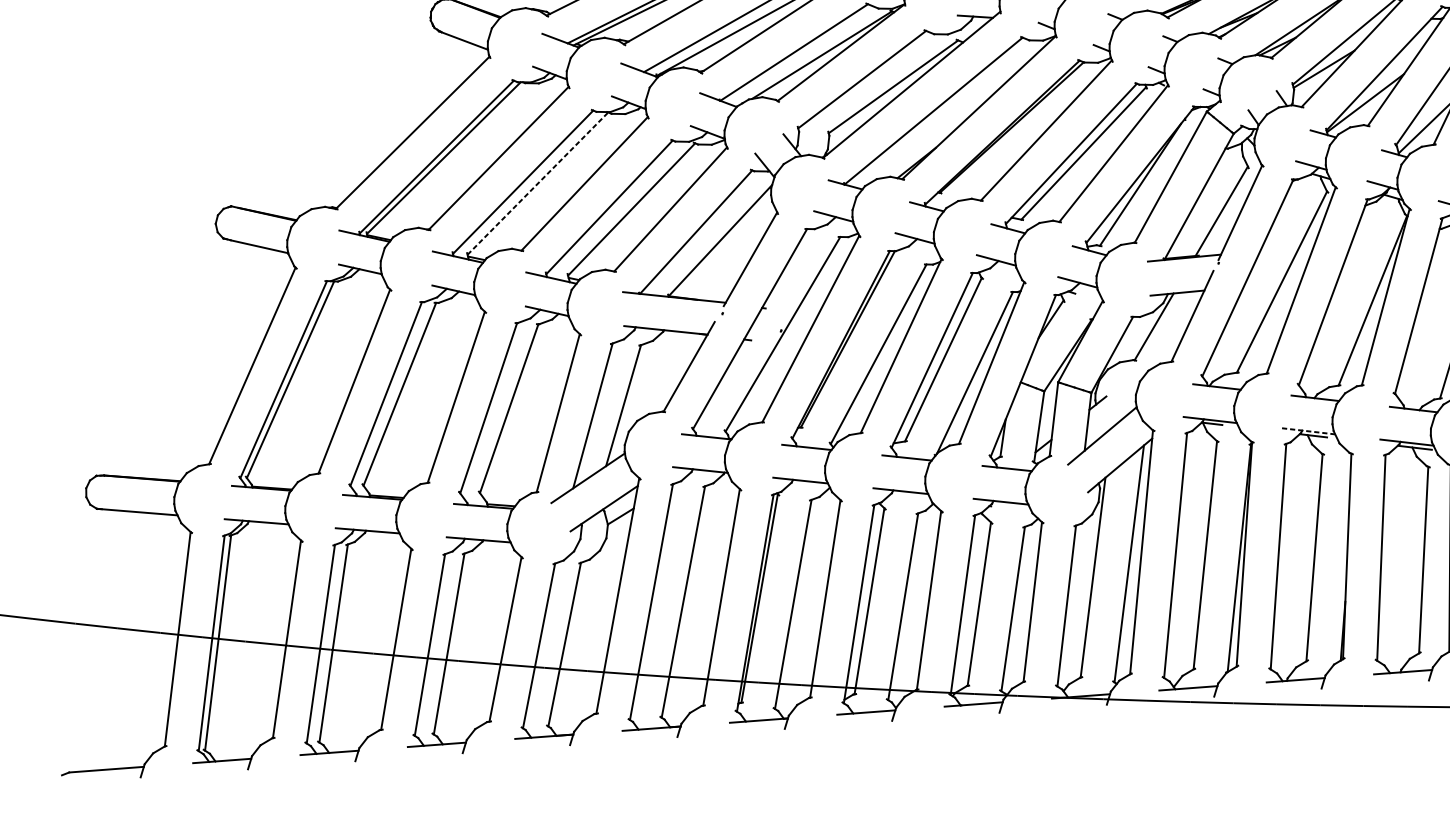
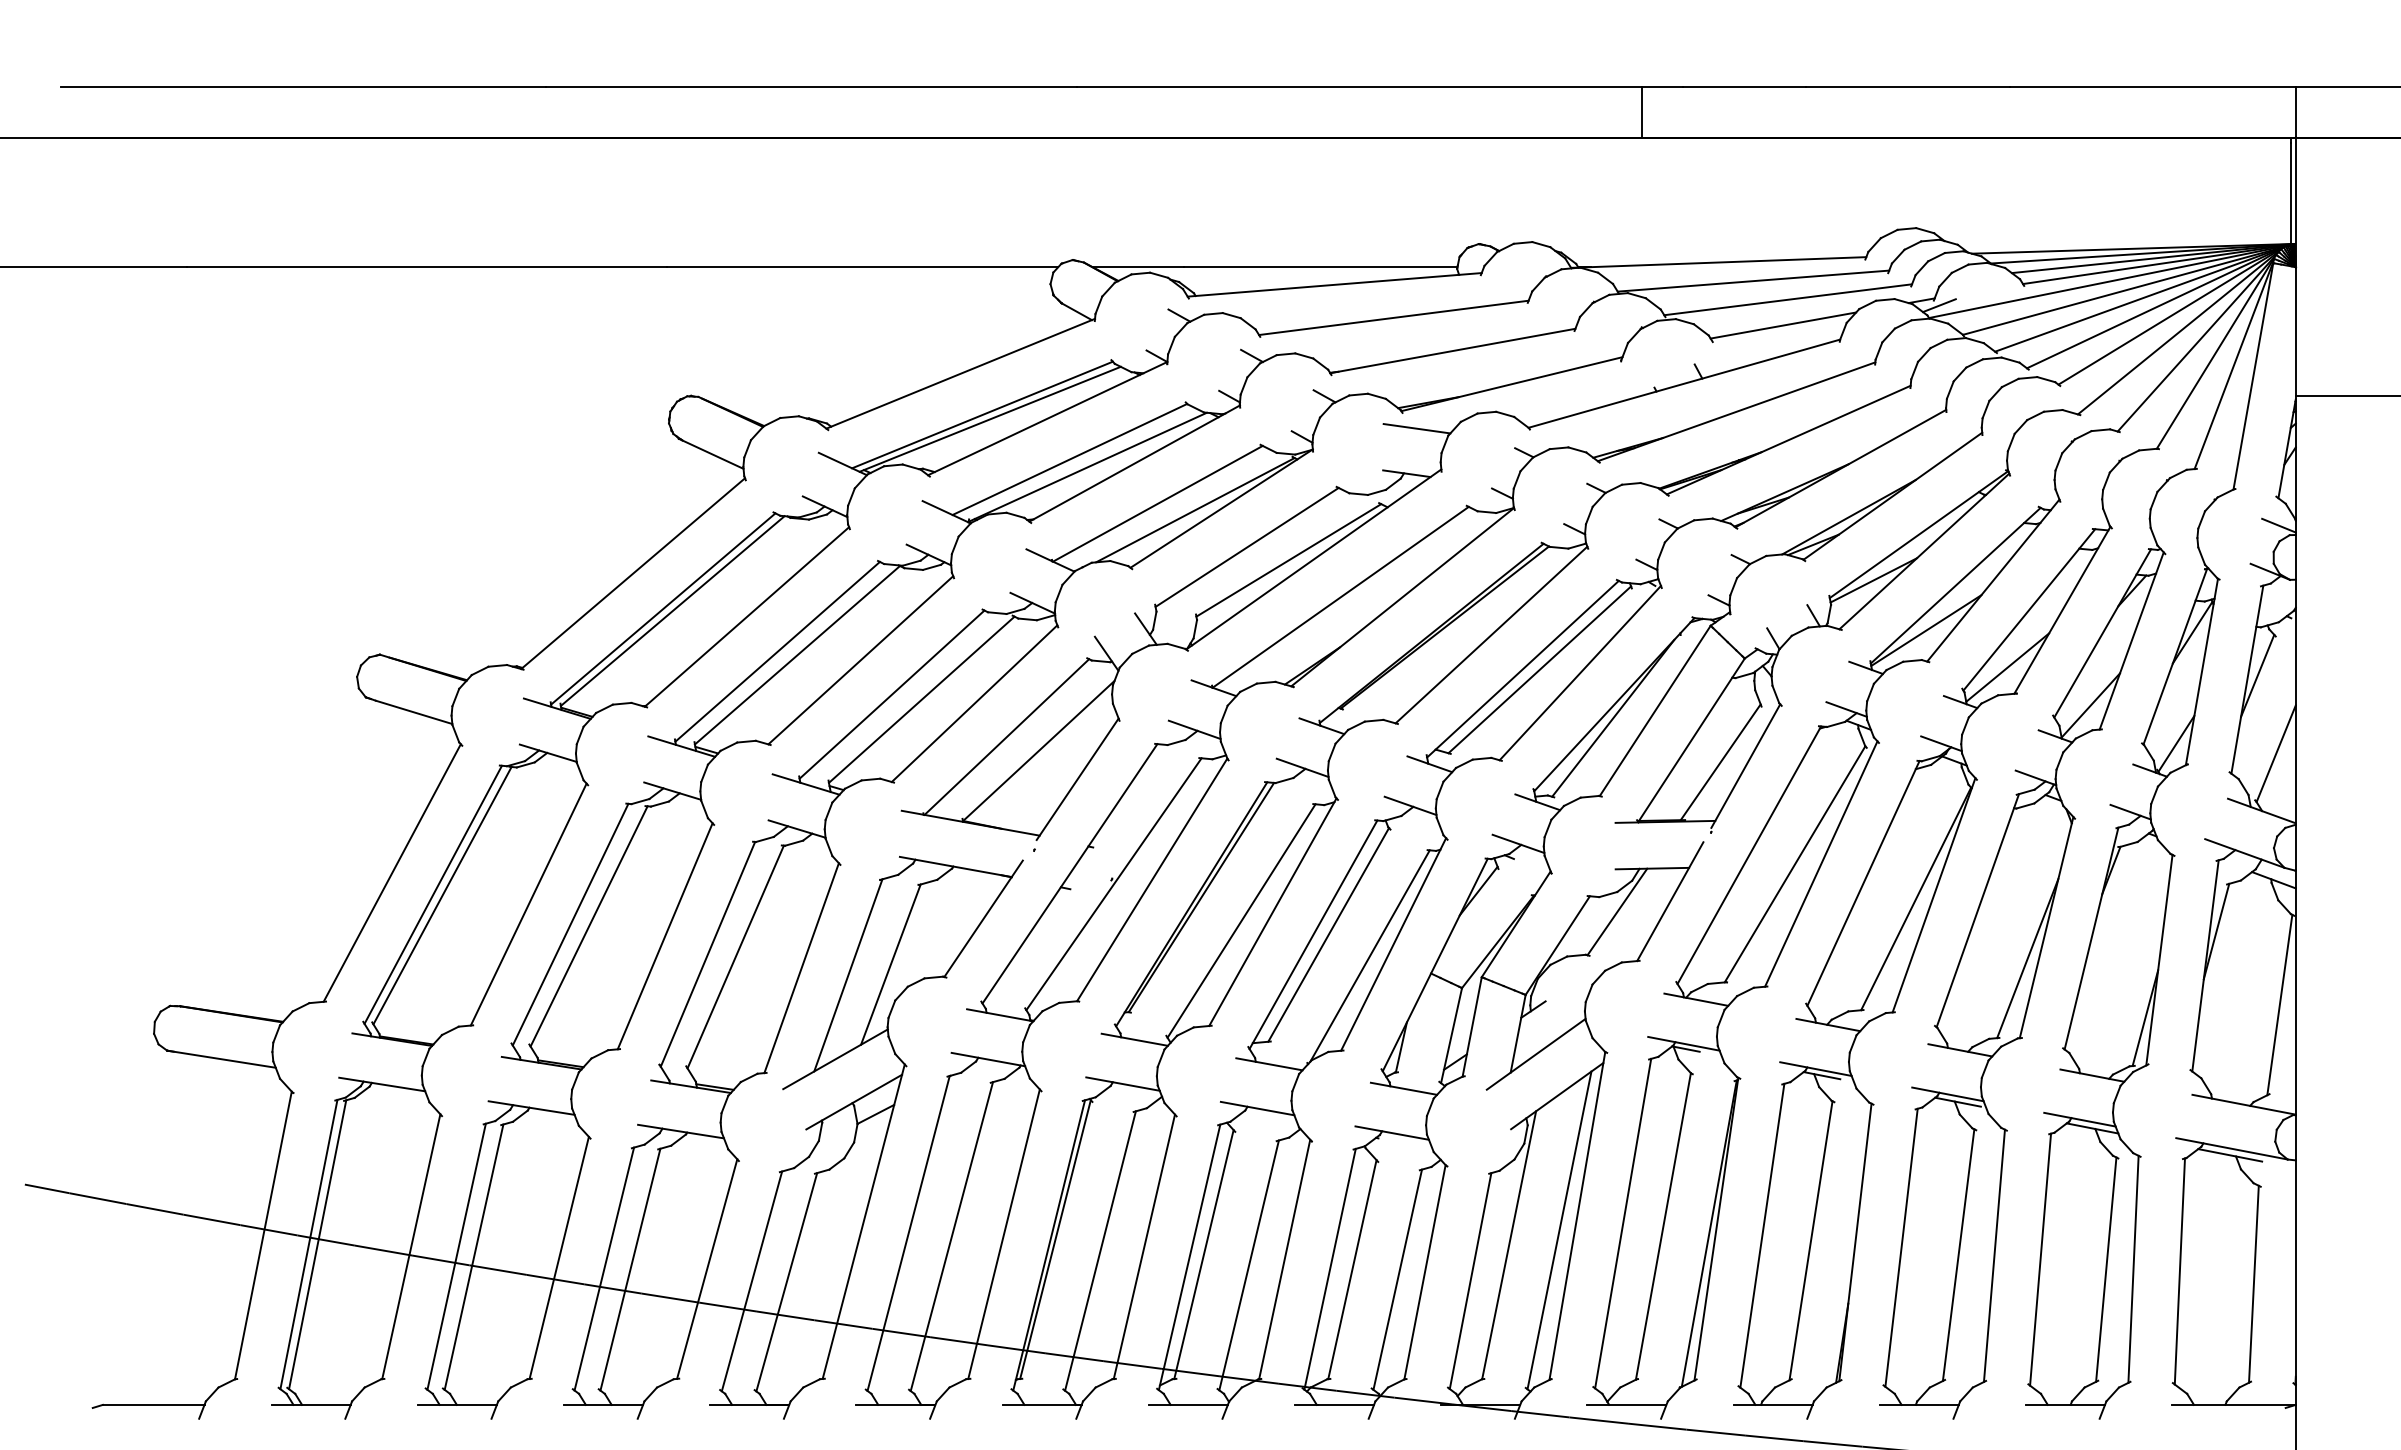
line: (537, 183) -> (797, 655), dashed -> solid
line: (1309, 431) -> (1816, 1069), dashed -> solid

